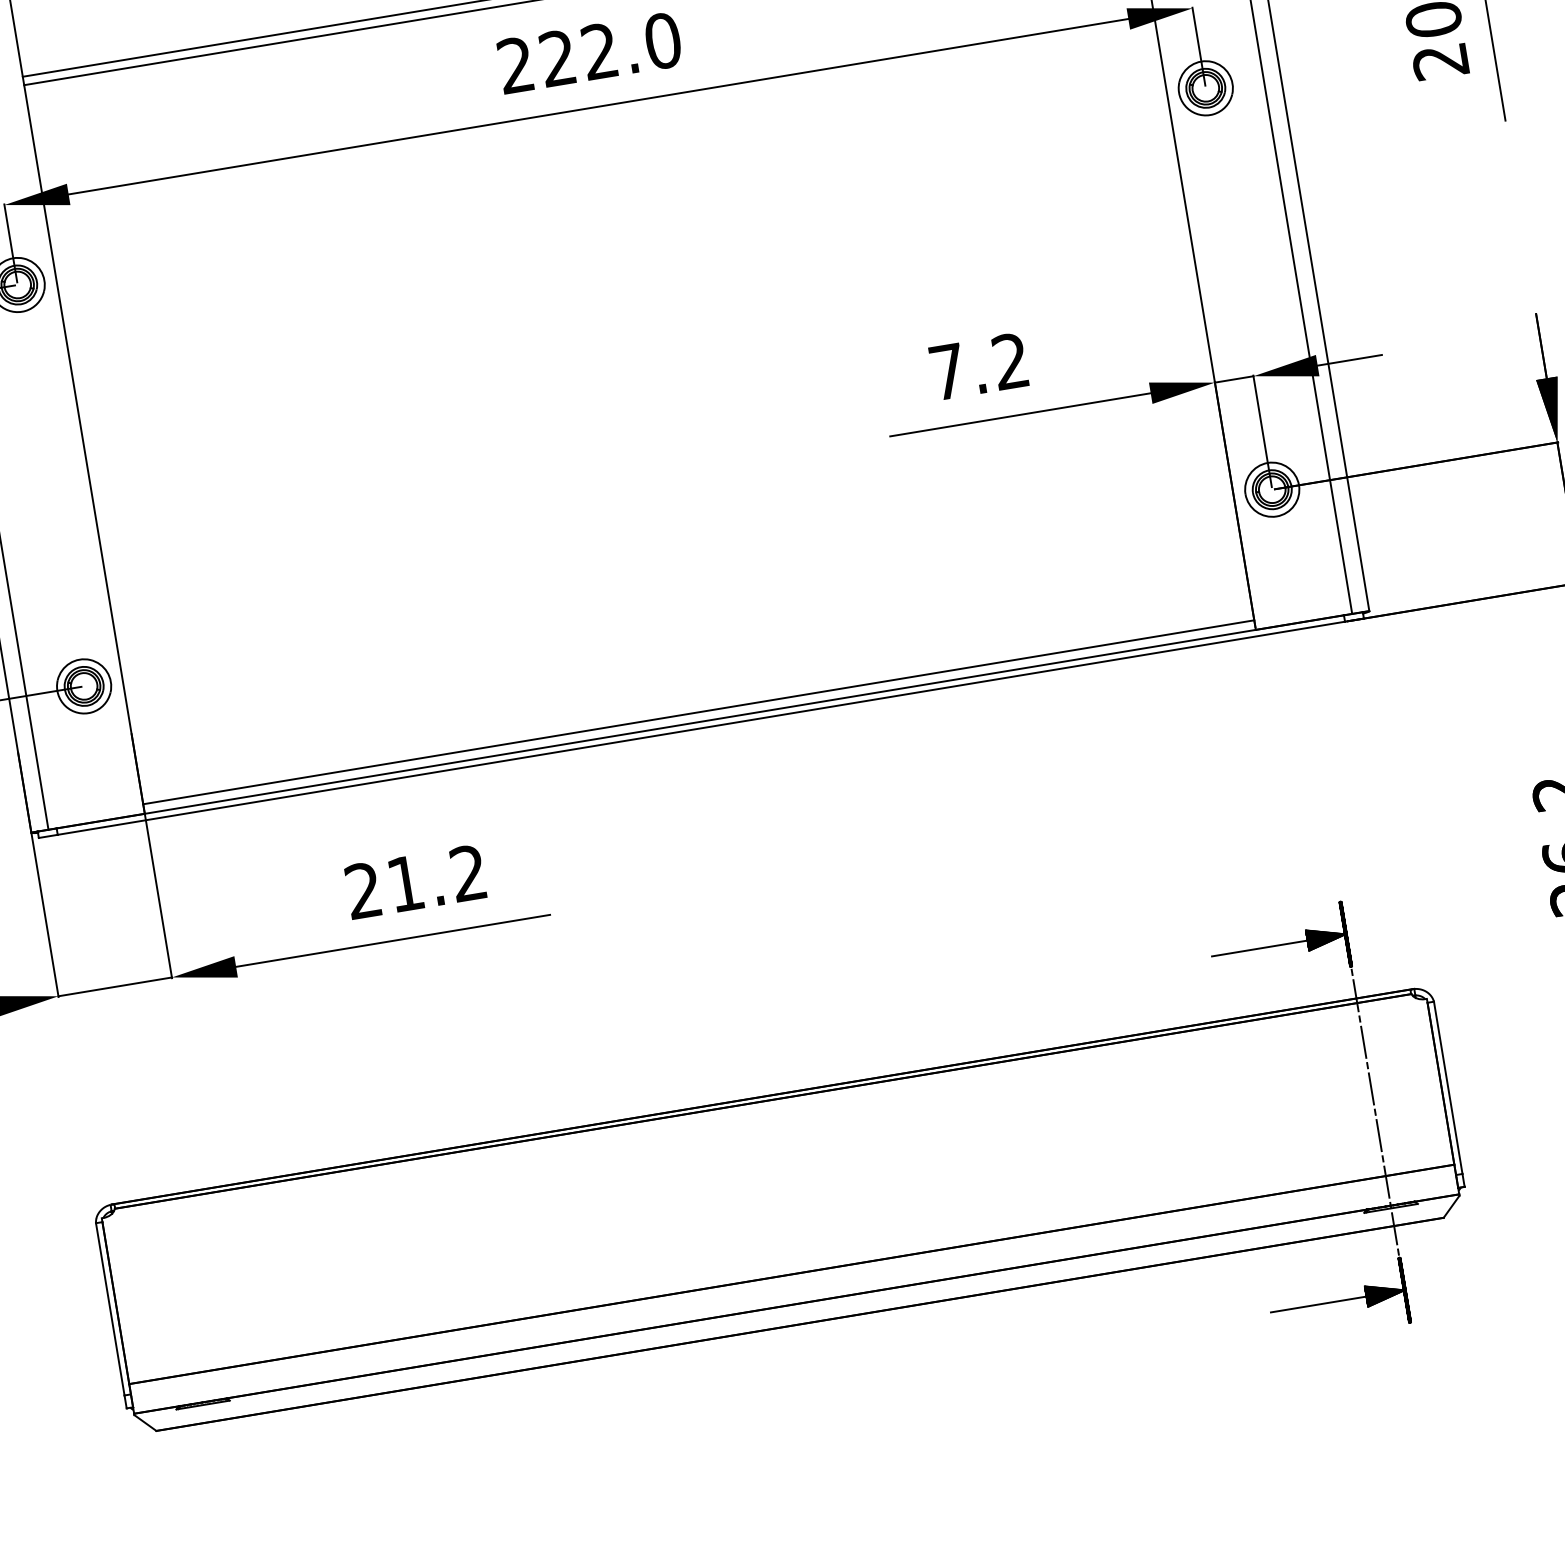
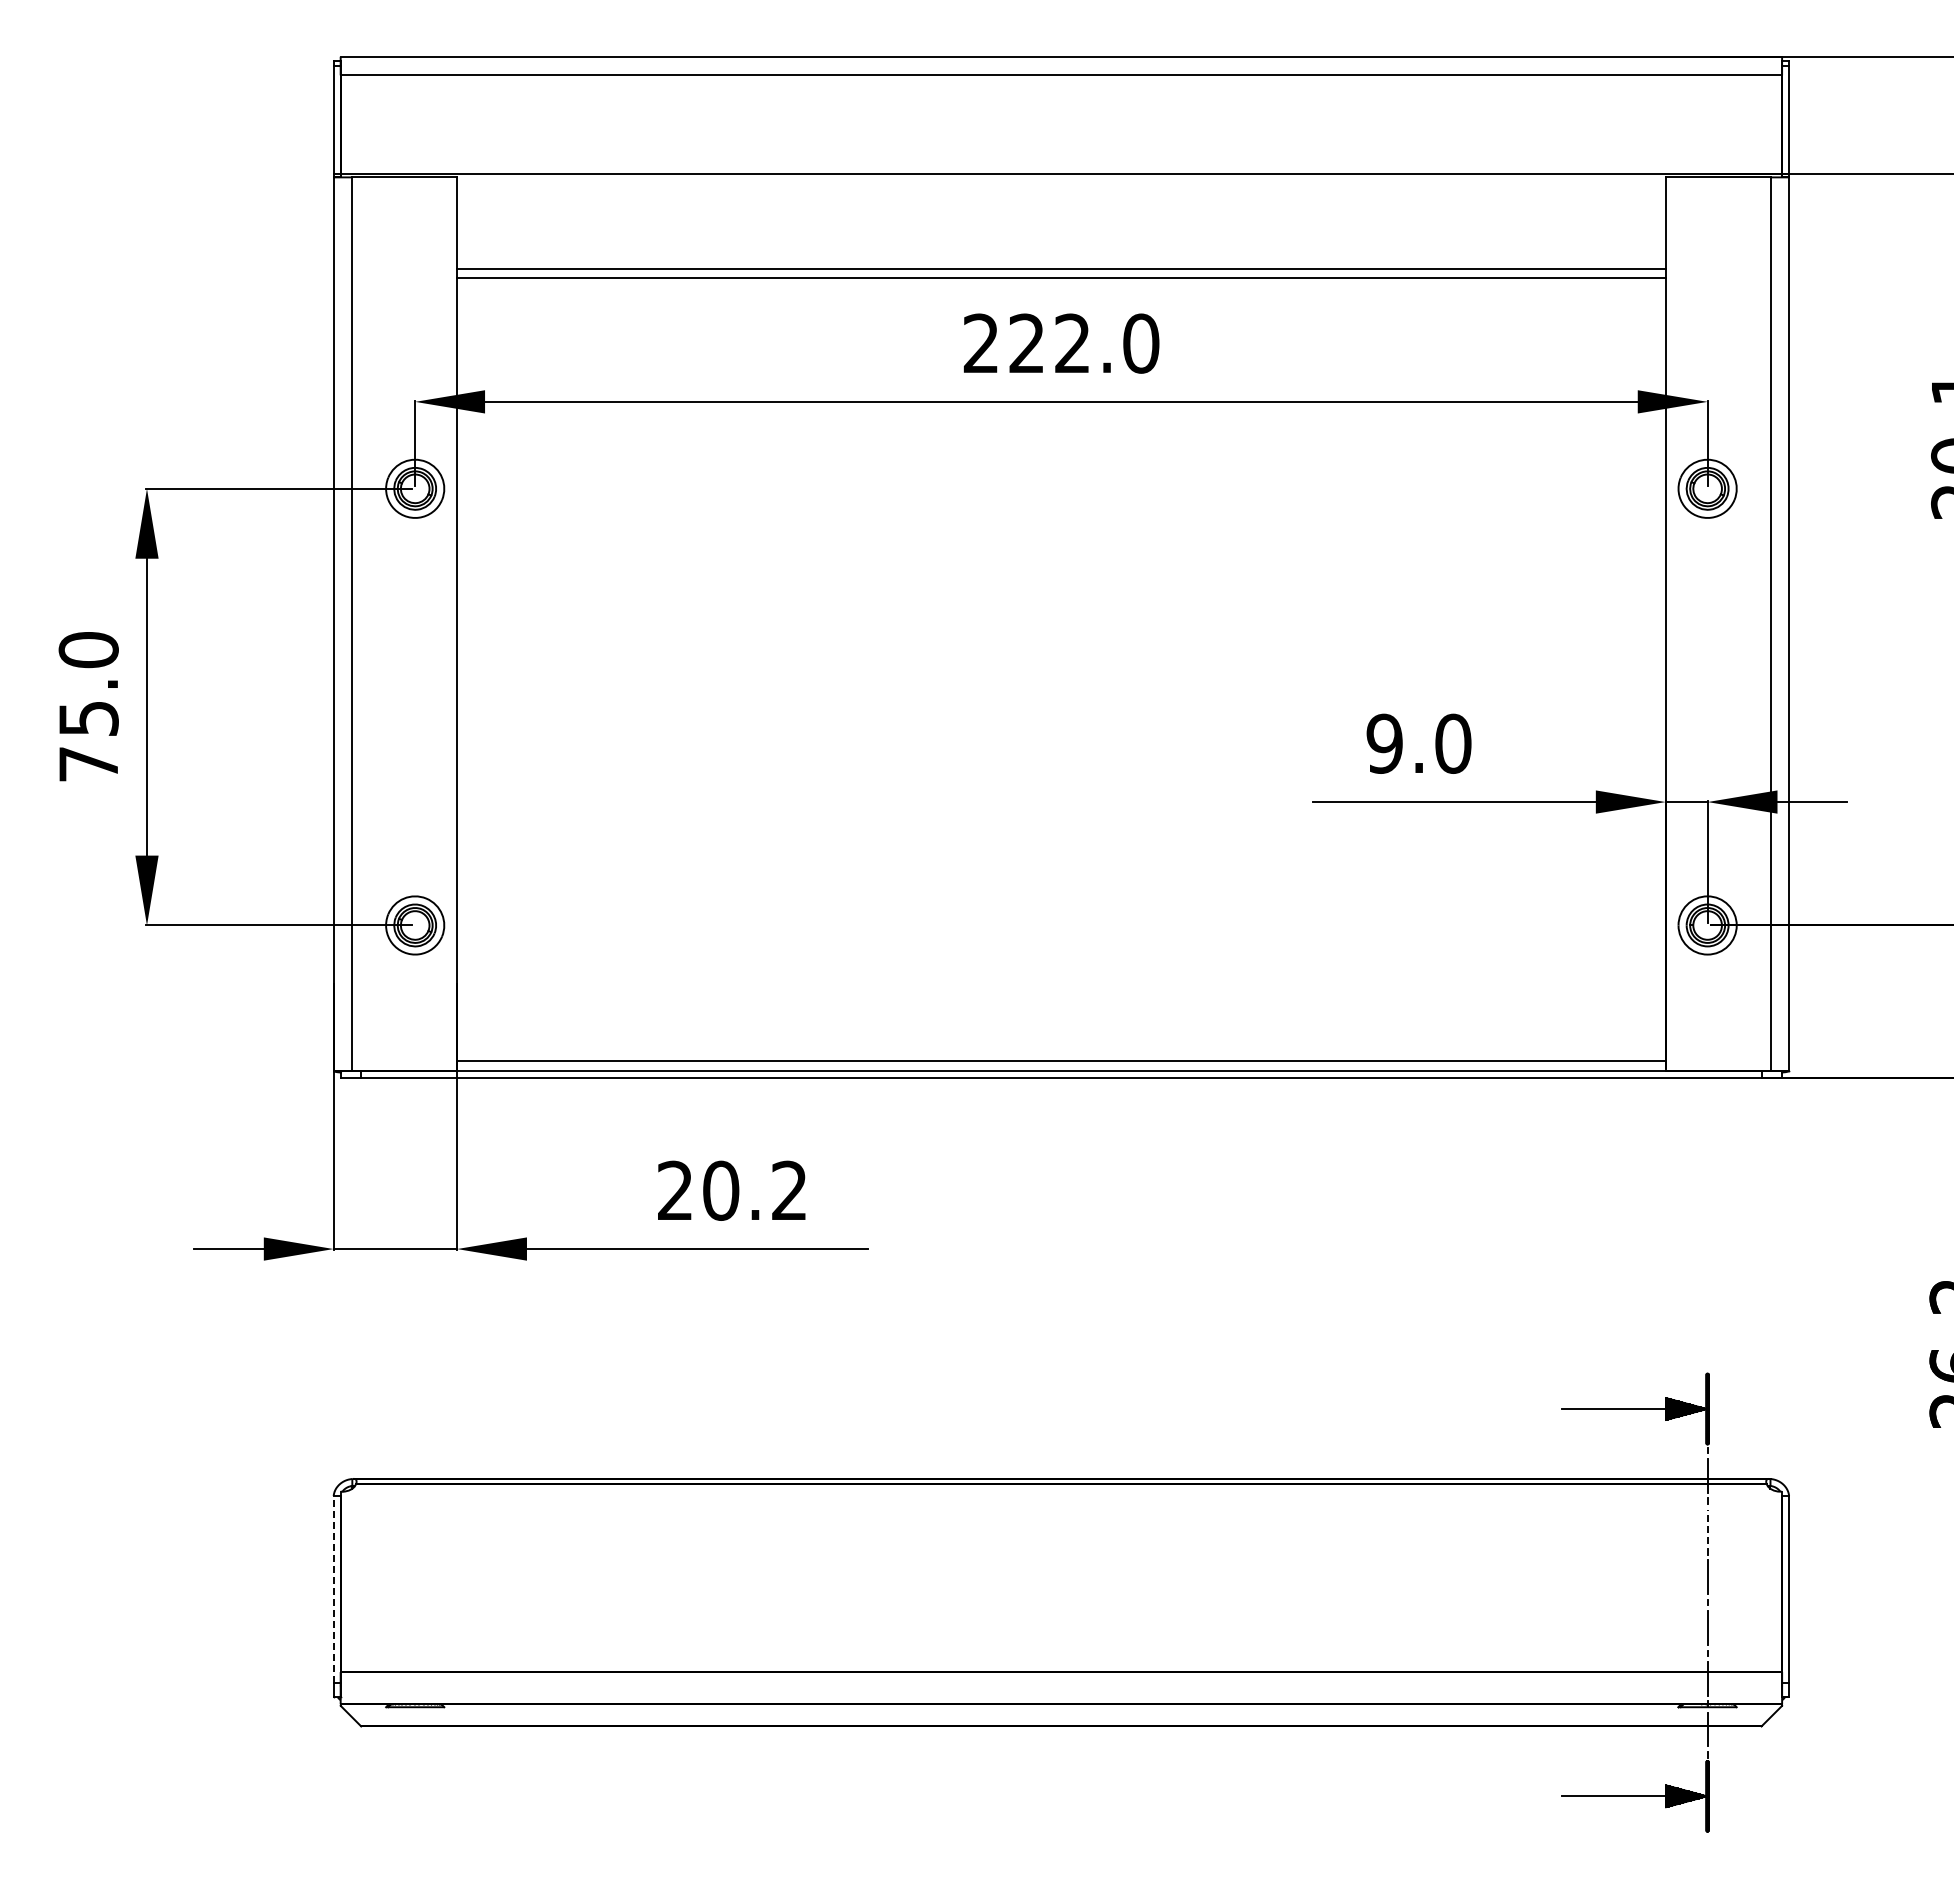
text: (978, 366) -> (1418, 743), 7.2 -> 9.0
text: (406, 883) -> (721, 1190), 21.2 -> 20.2
line: (1363, 1042) -> (1707, 1526), solid -> dashed
line: (110, 1309) -> (333, 1589), solid -> dashed

